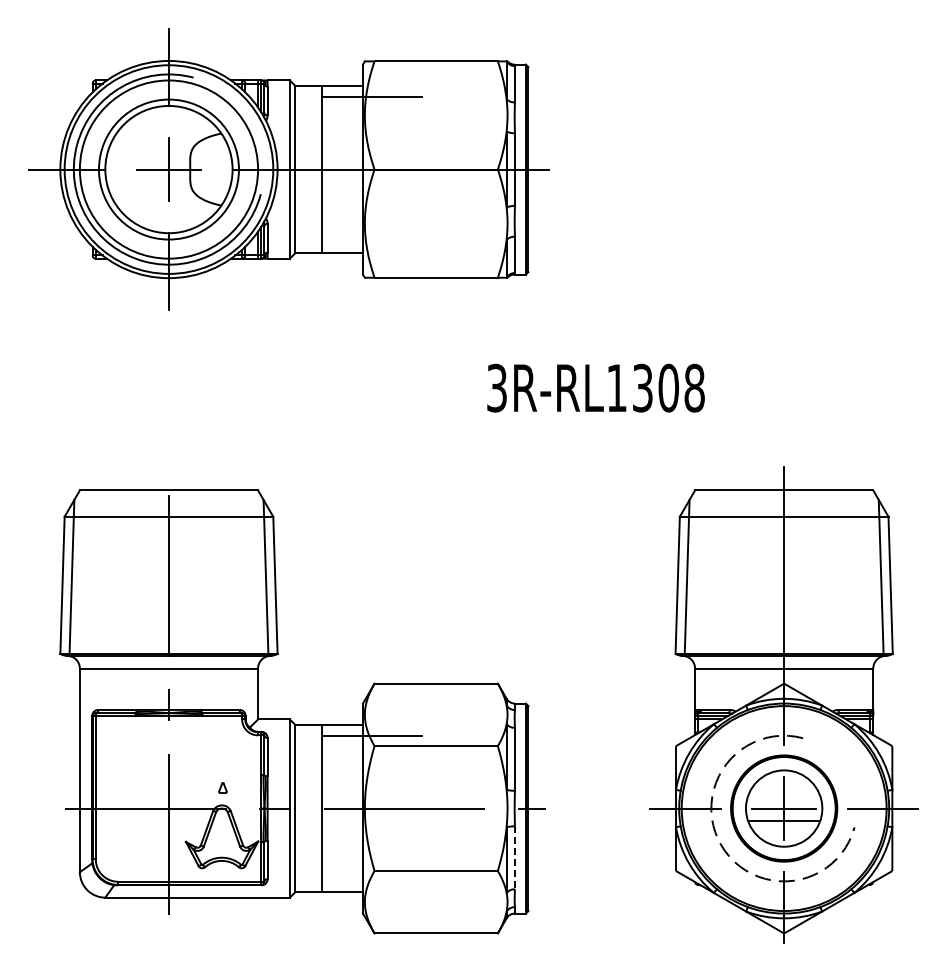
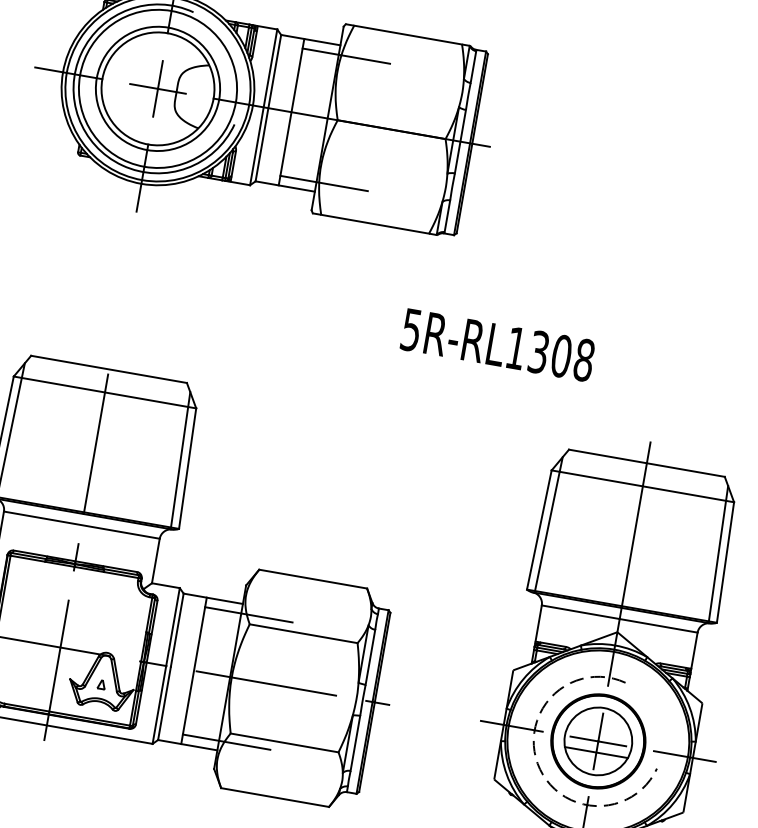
line: (371, 242) -> (323, 183), added
text: (496, 387) -> (411, 329), 3R-RL1308 -> 5R-RL1308
part: (222, 787) -> (101, 684), moved
line: (514, 858) -> (354, 743), dashed -> solid
line: (371, 881) -> (226, 742), added

